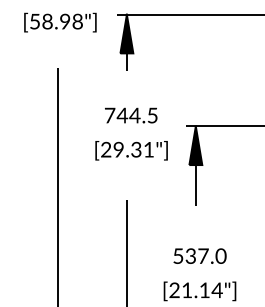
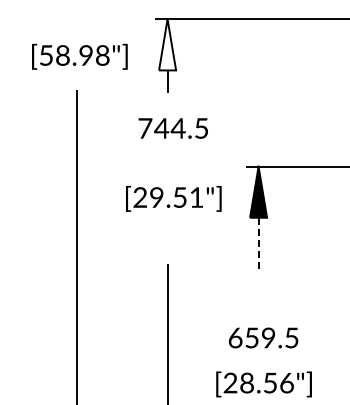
text: (60, 22) -> (79, 56), moved
fill: (126, 33) -> (167, 44), removed
text: (130, 115) -> (172, 128), moved
text: (135, 149) -> (179, 197), [29.31"] -> [29.51"]
line: (195, 186) -> (258, 245), solid -> dashed
text: (199, 255) -> (263, 337), 537.0 -> 659.5
text: (202, 289) -> (267, 382), [21.14"] -> [28.56"]

